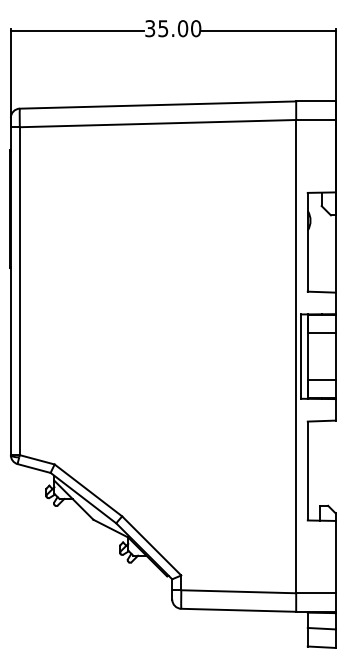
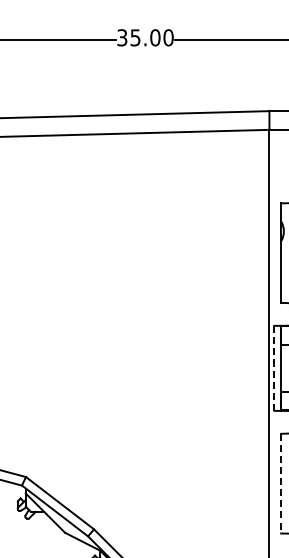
line: (301, 356) -> (274, 368), solid -> dashed
line: (307, 471) -> (280, 484), solid -> dashed

